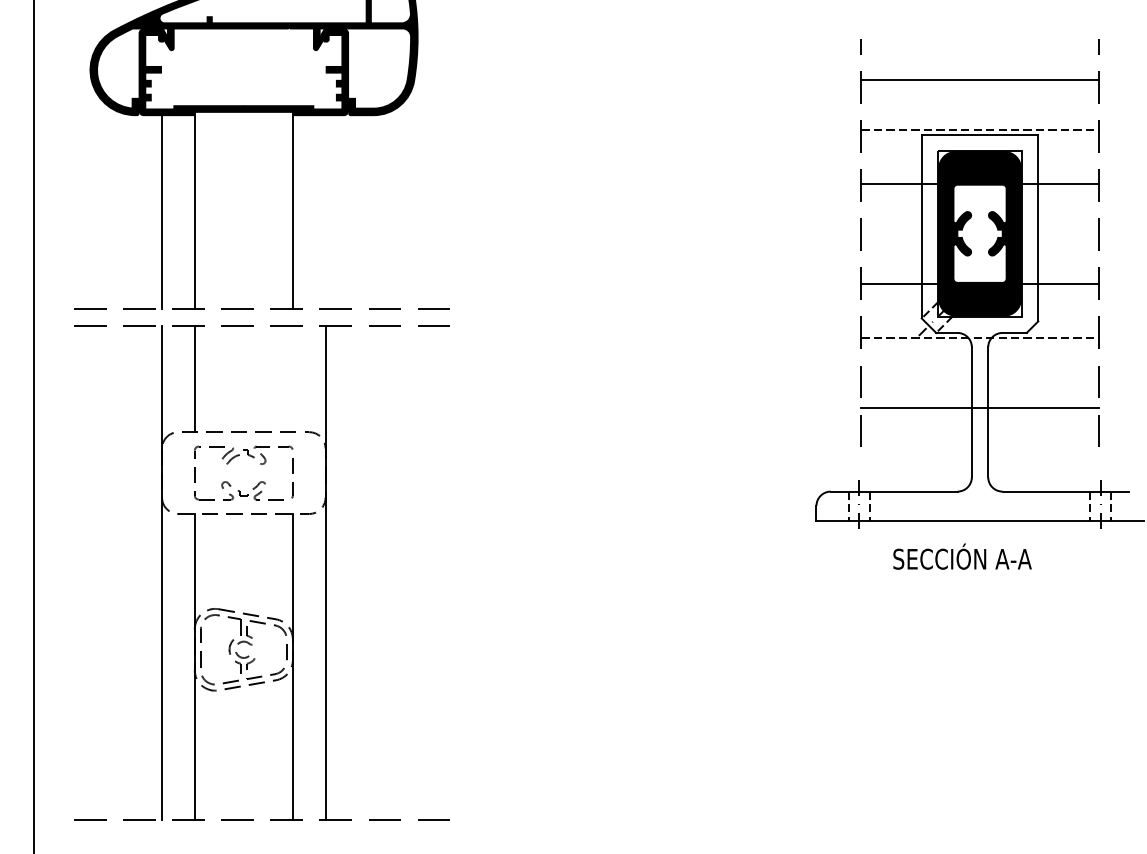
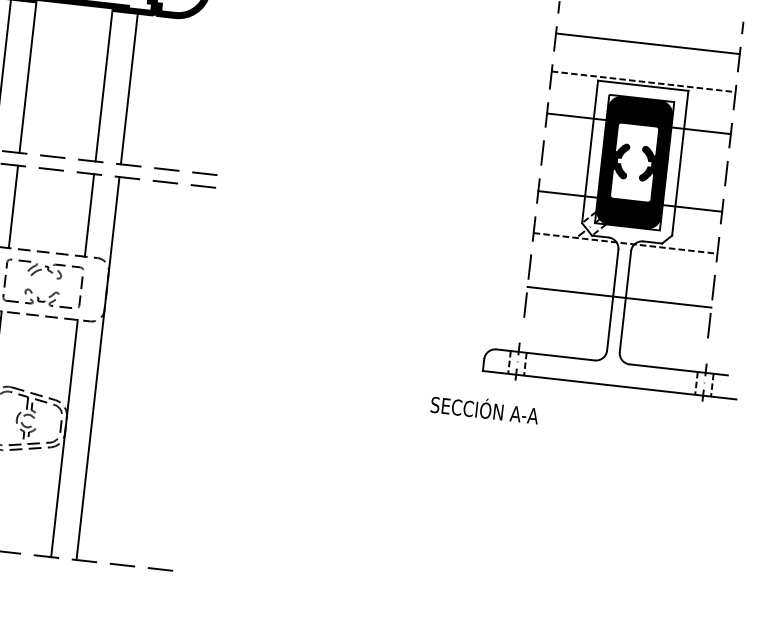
line: (325, 212) -> (129, 89), added
line: (292, 378) -> (89, 214), added
text: (962, 556) -> (484, 408), moved

